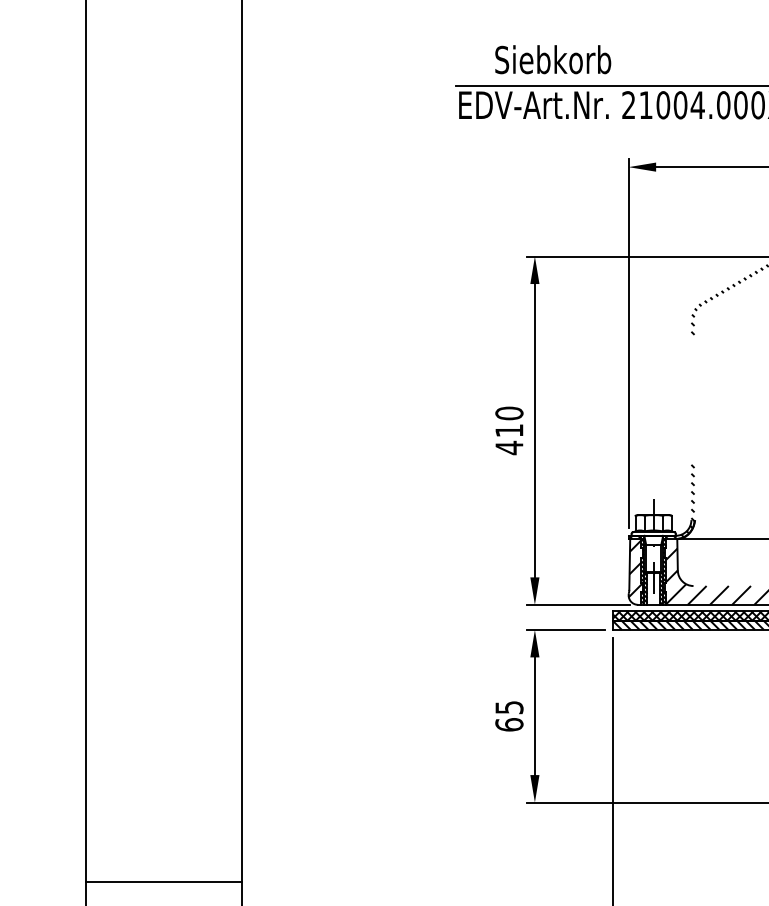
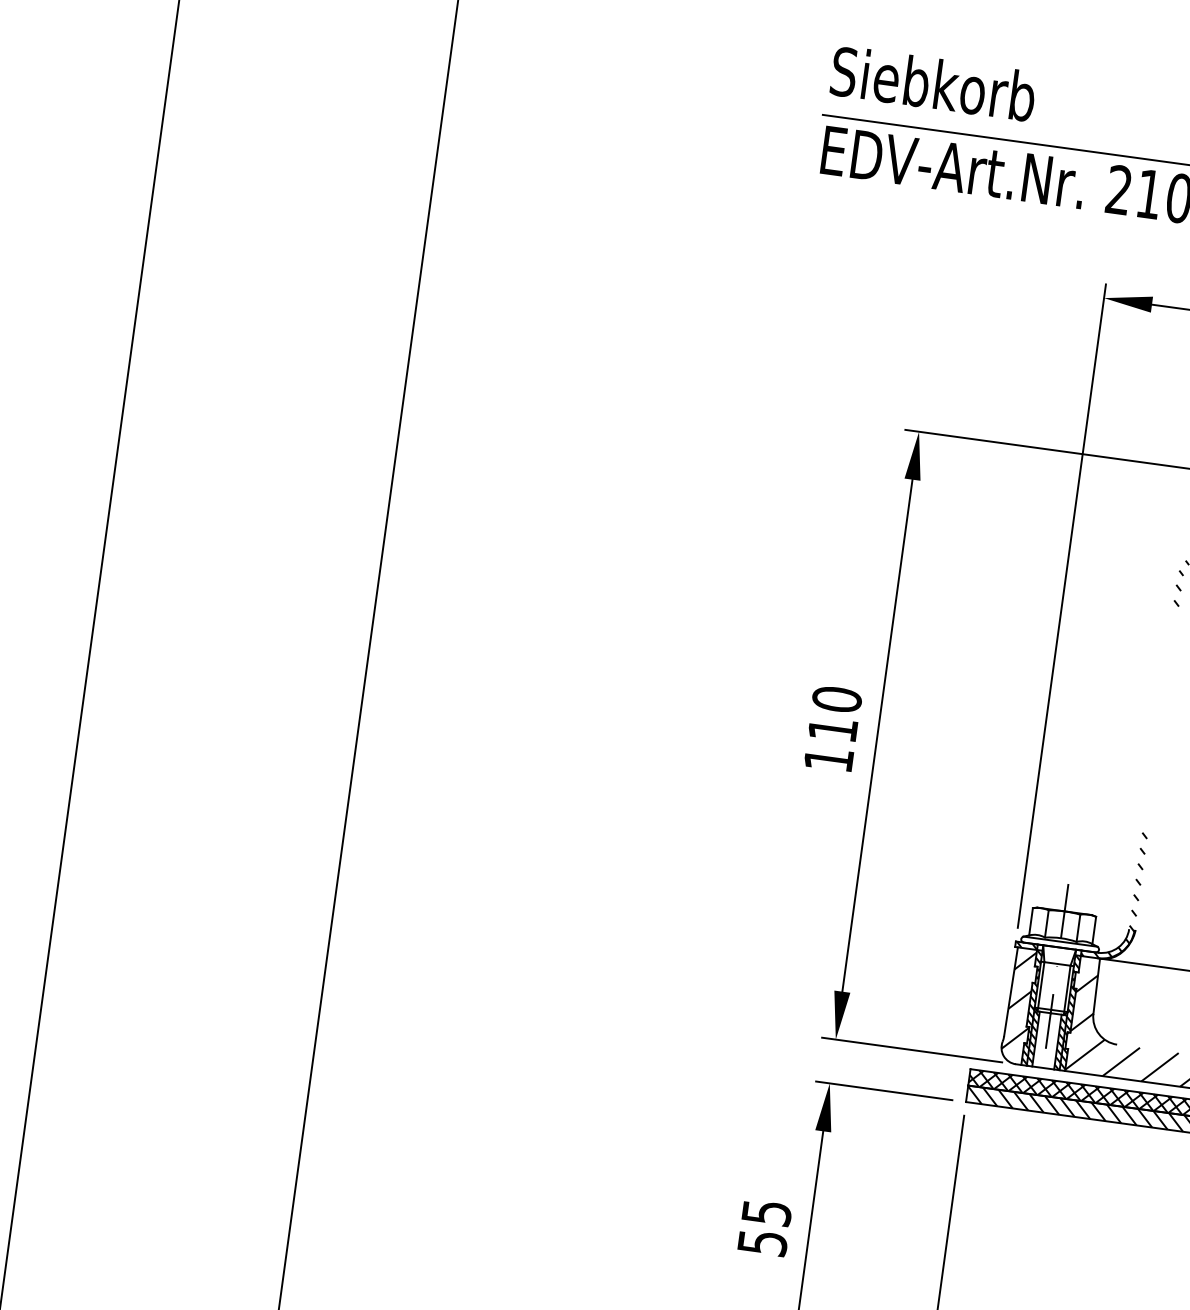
text: (553, 59) -> (934, 83), moved
text: (509, 447) -> (829, 758), 410 -> 110
text: (509, 724) -> (762, 1242), 65 -> 55

